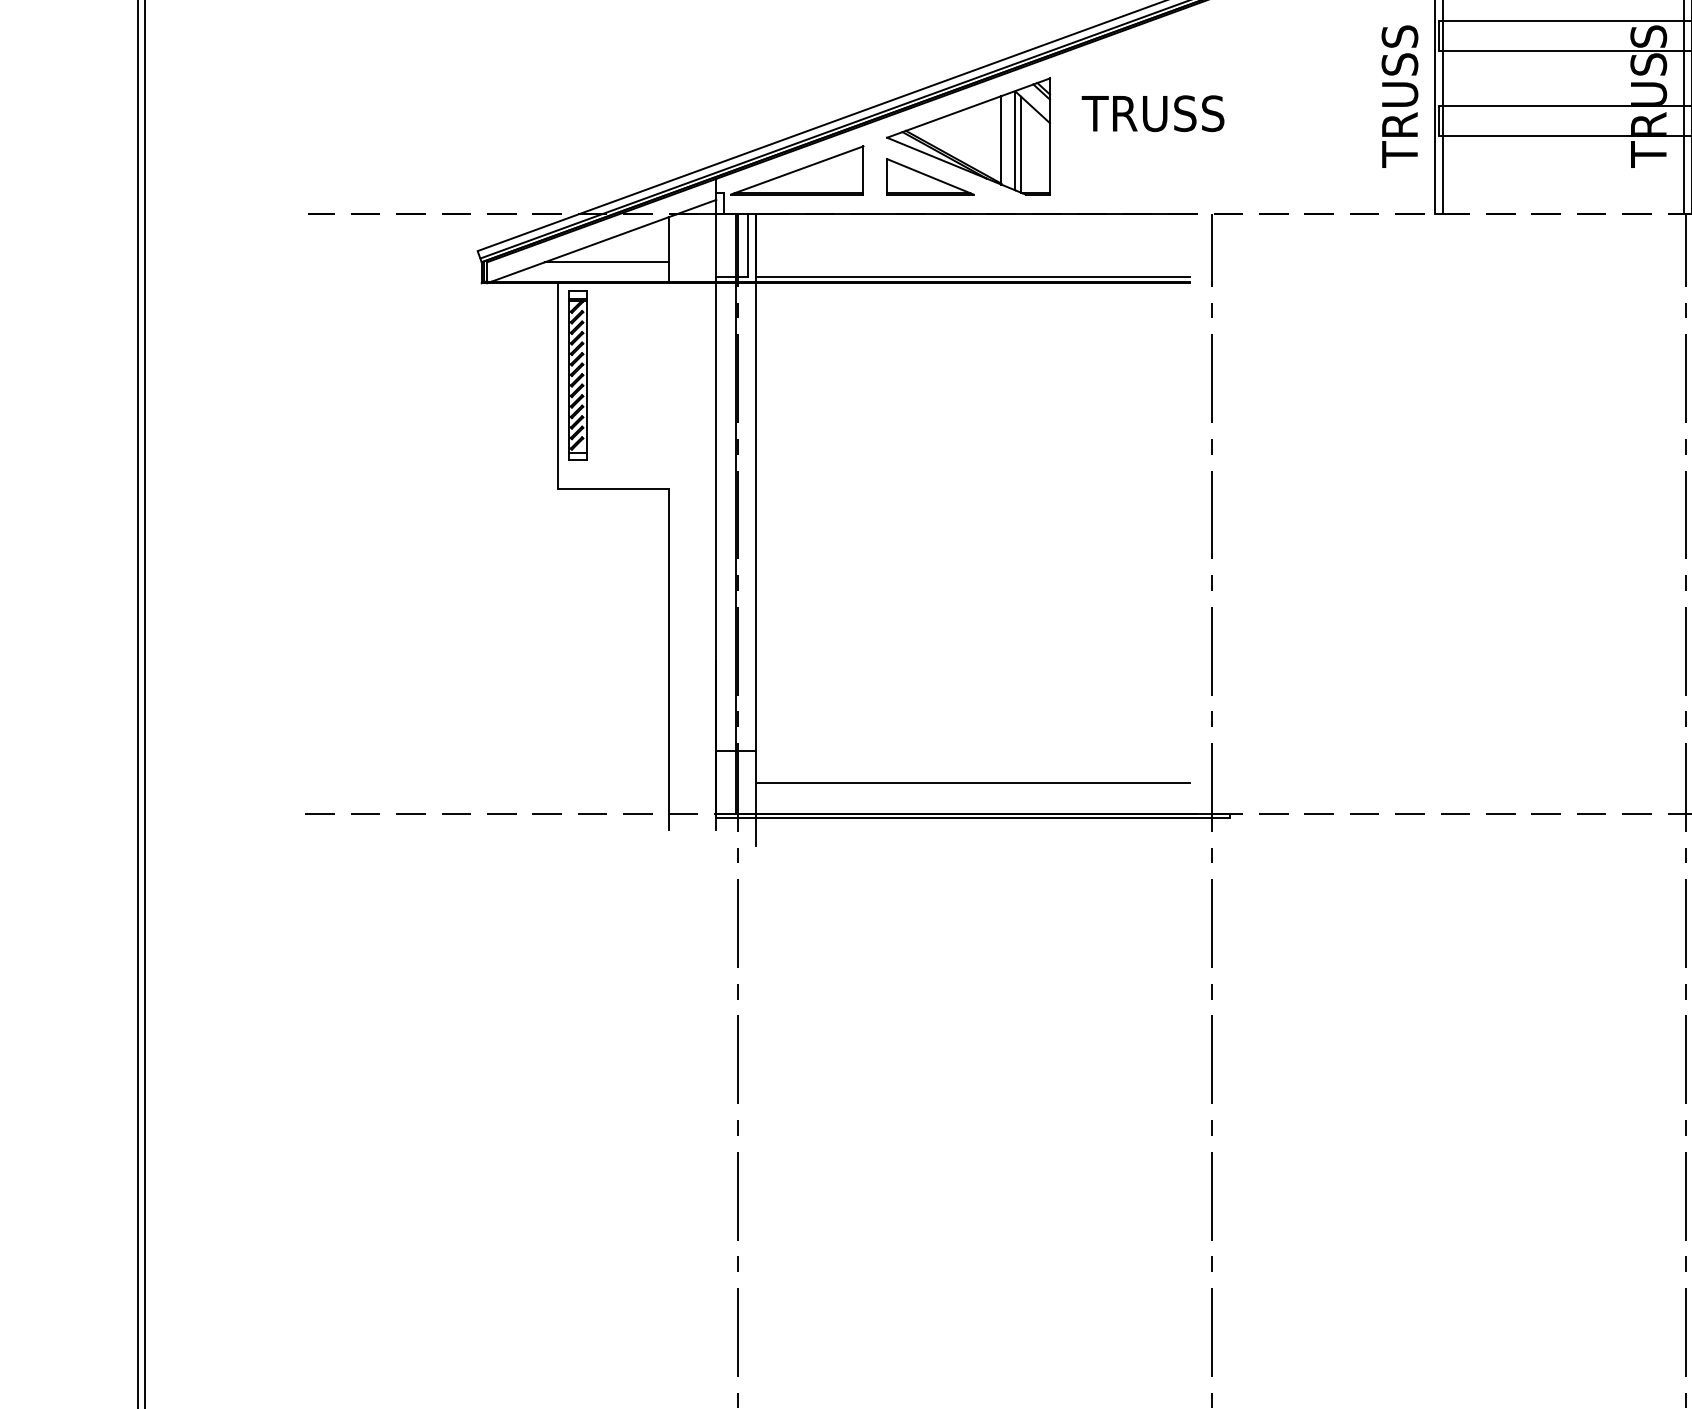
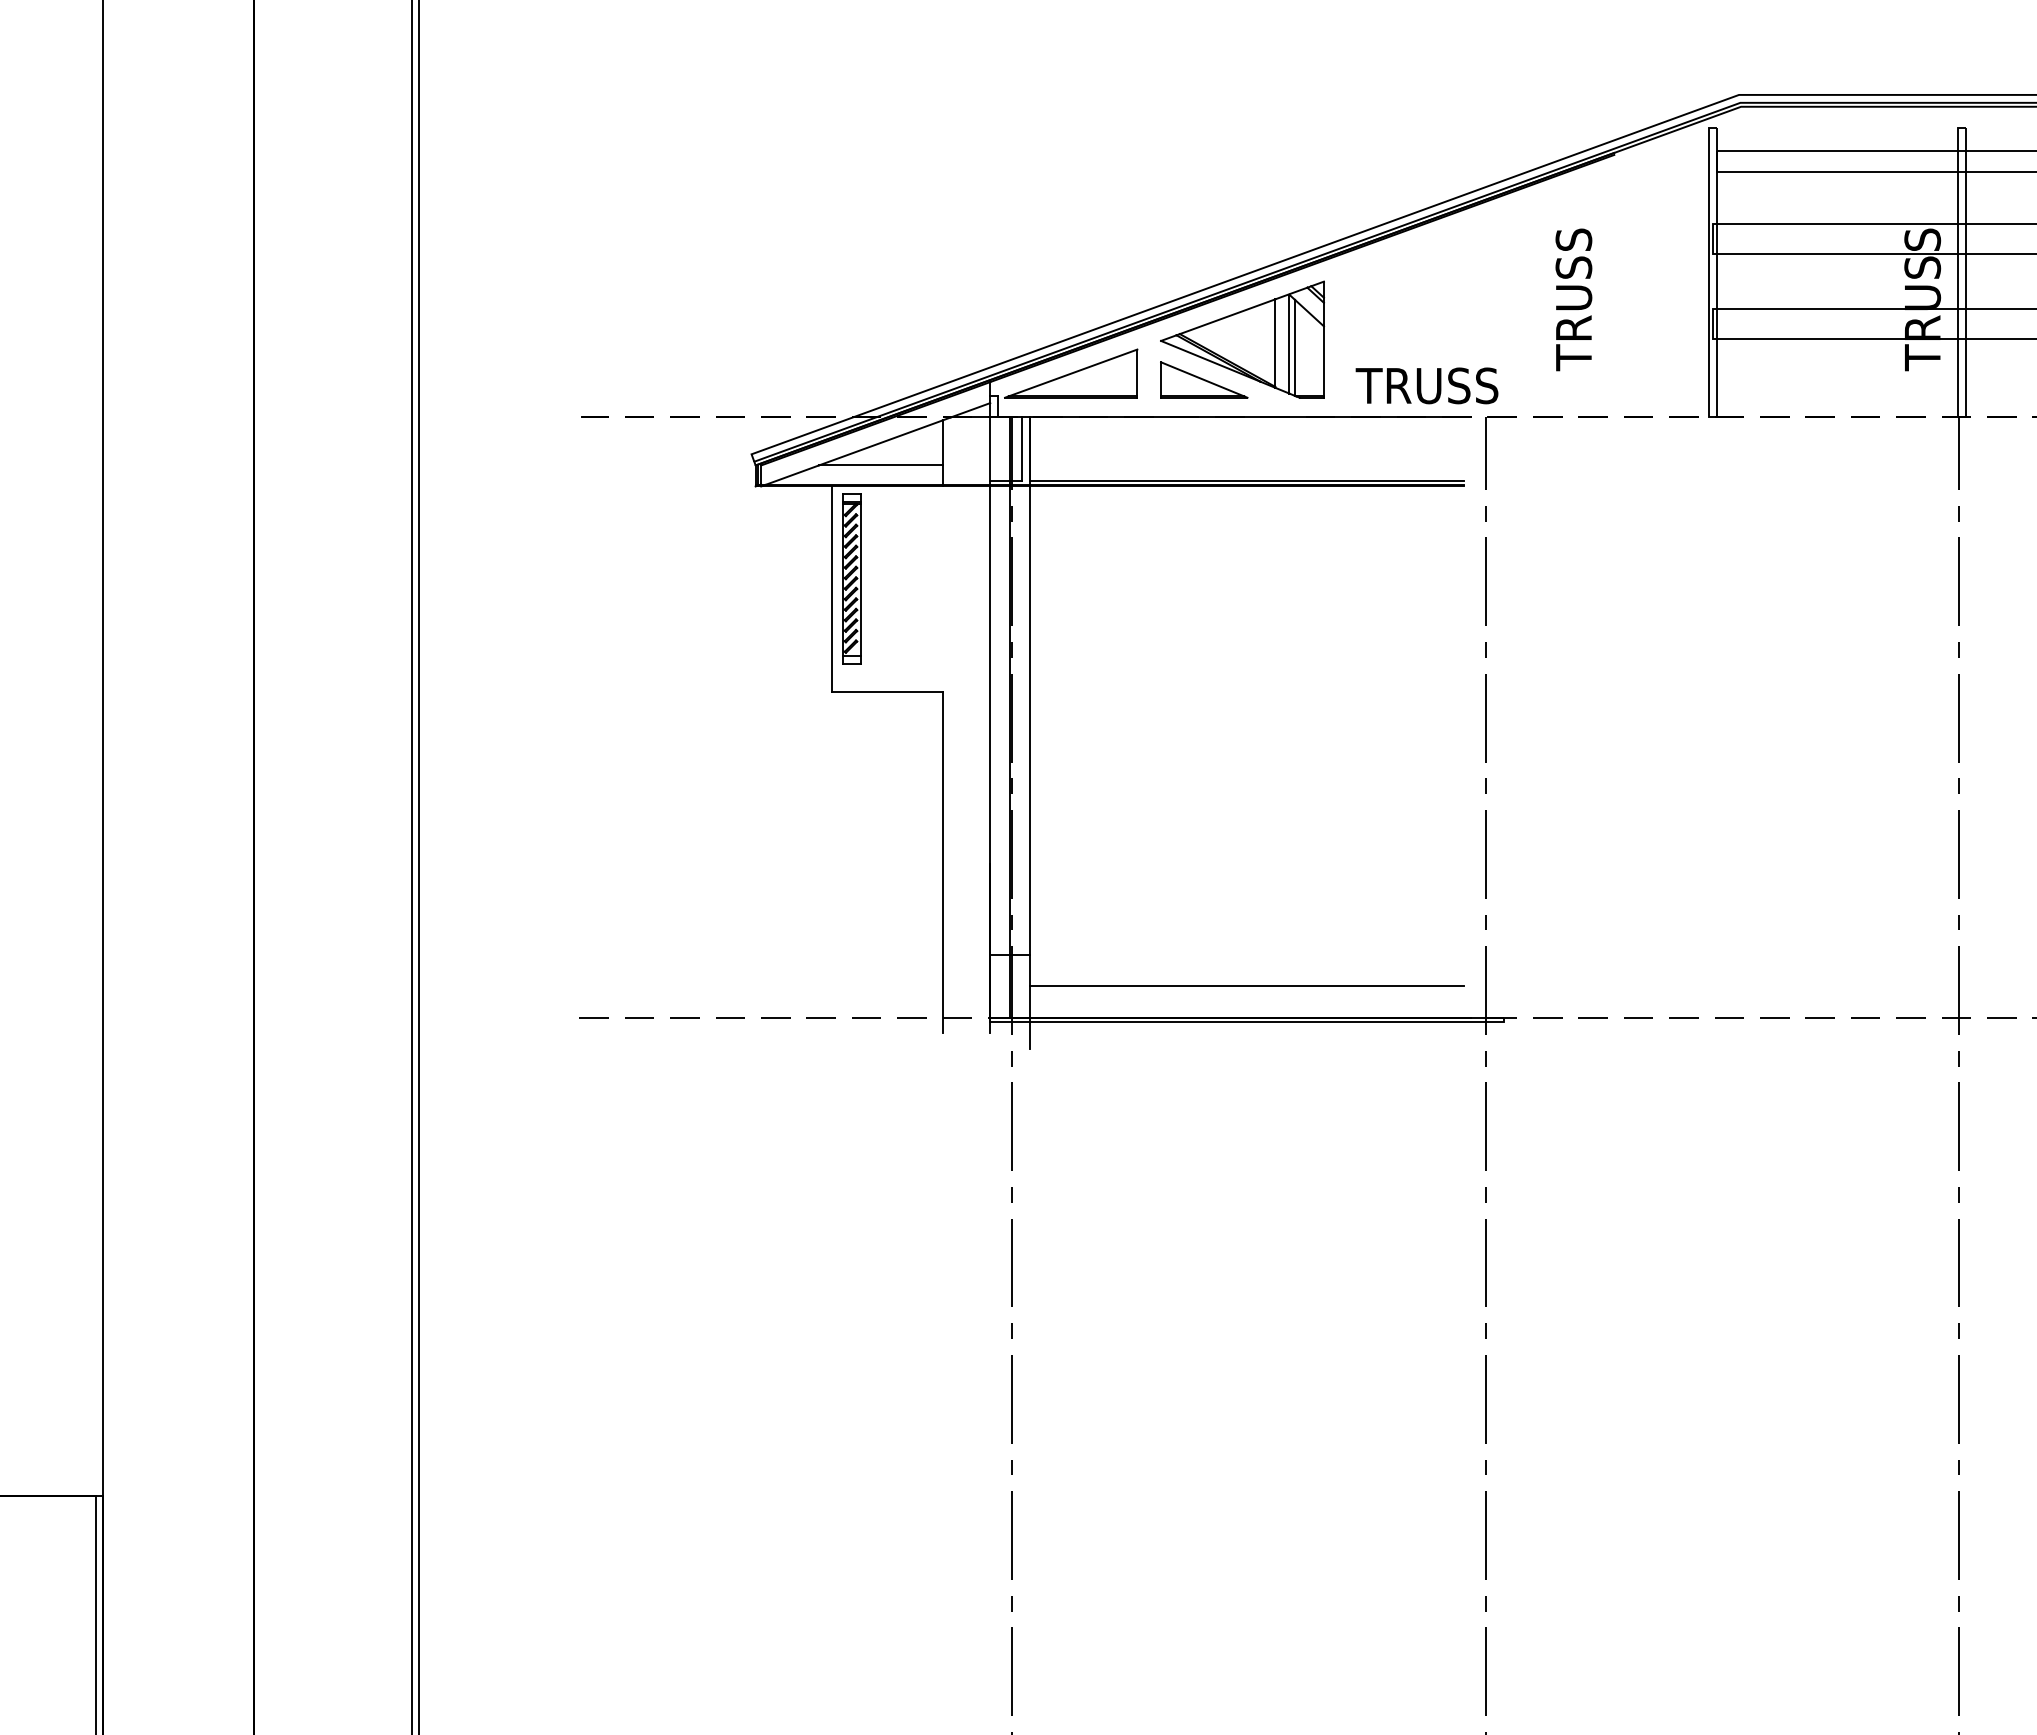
text: (1399, 96) -> (1573, 299), moved
text: (1152, 113) -> (1426, 385), moved

